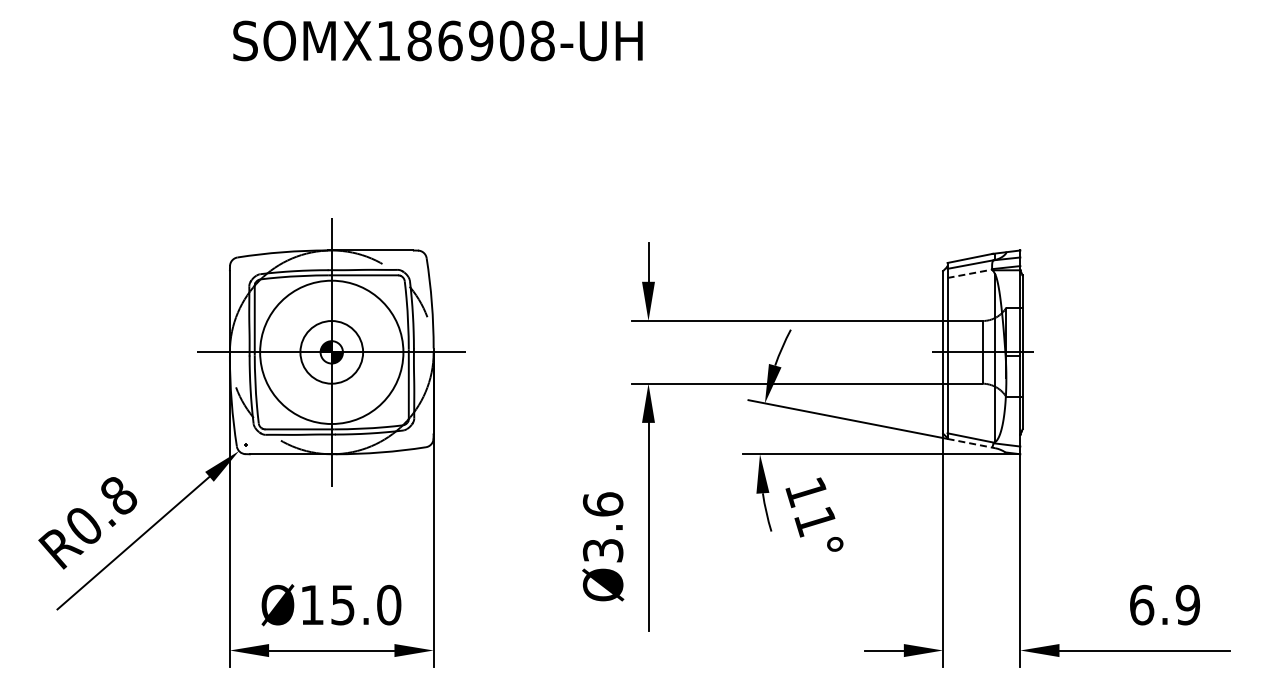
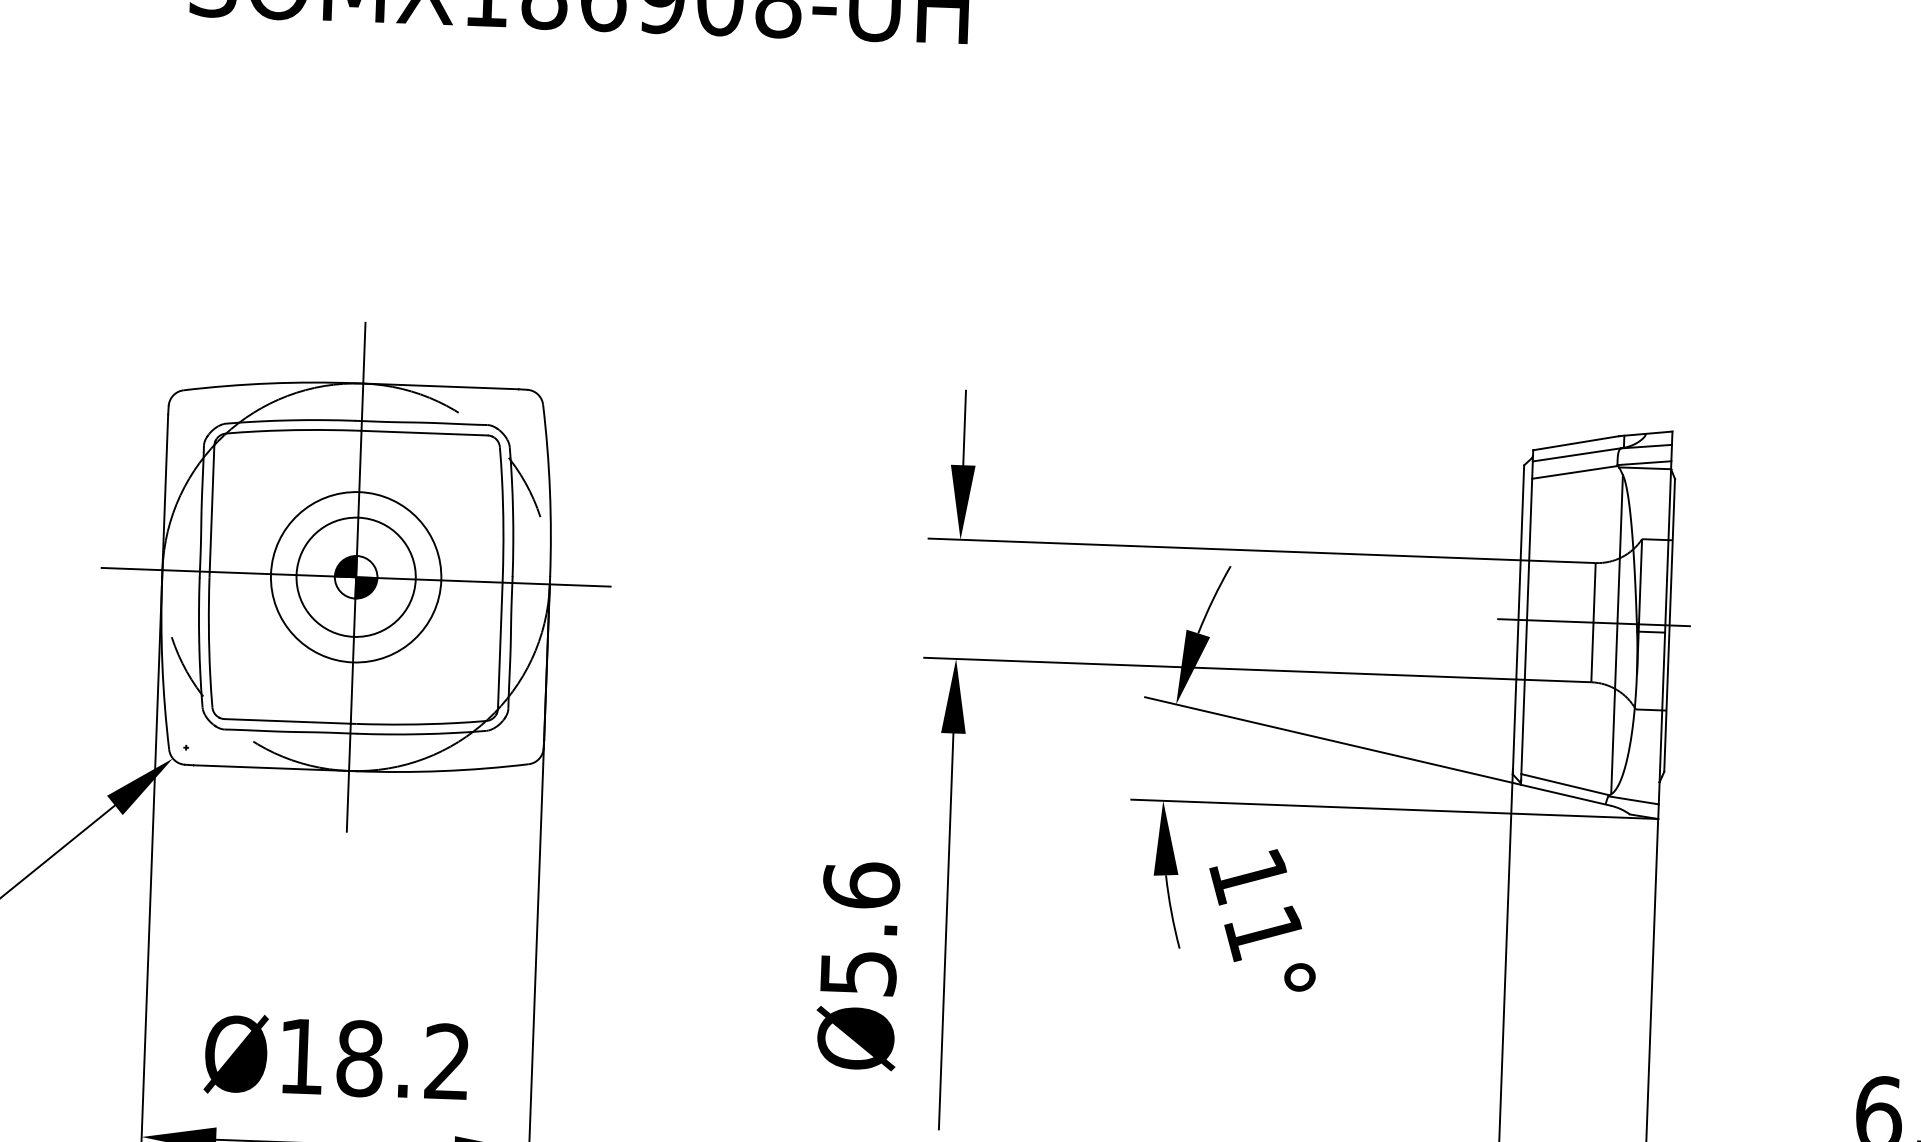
line: (969, 273) -> (1574, 471), dashed -> solid
circle: (331, 352) -> (355, 577), size x0.62
line: (971, 443) -> (1566, 795), dashed -> solid
text: (602, 550) -> (857, 972), Ø3.6 -> Ø5.6
text: (366, 604) -> (404, 1059), Ø15.0 -> Ø18.2

